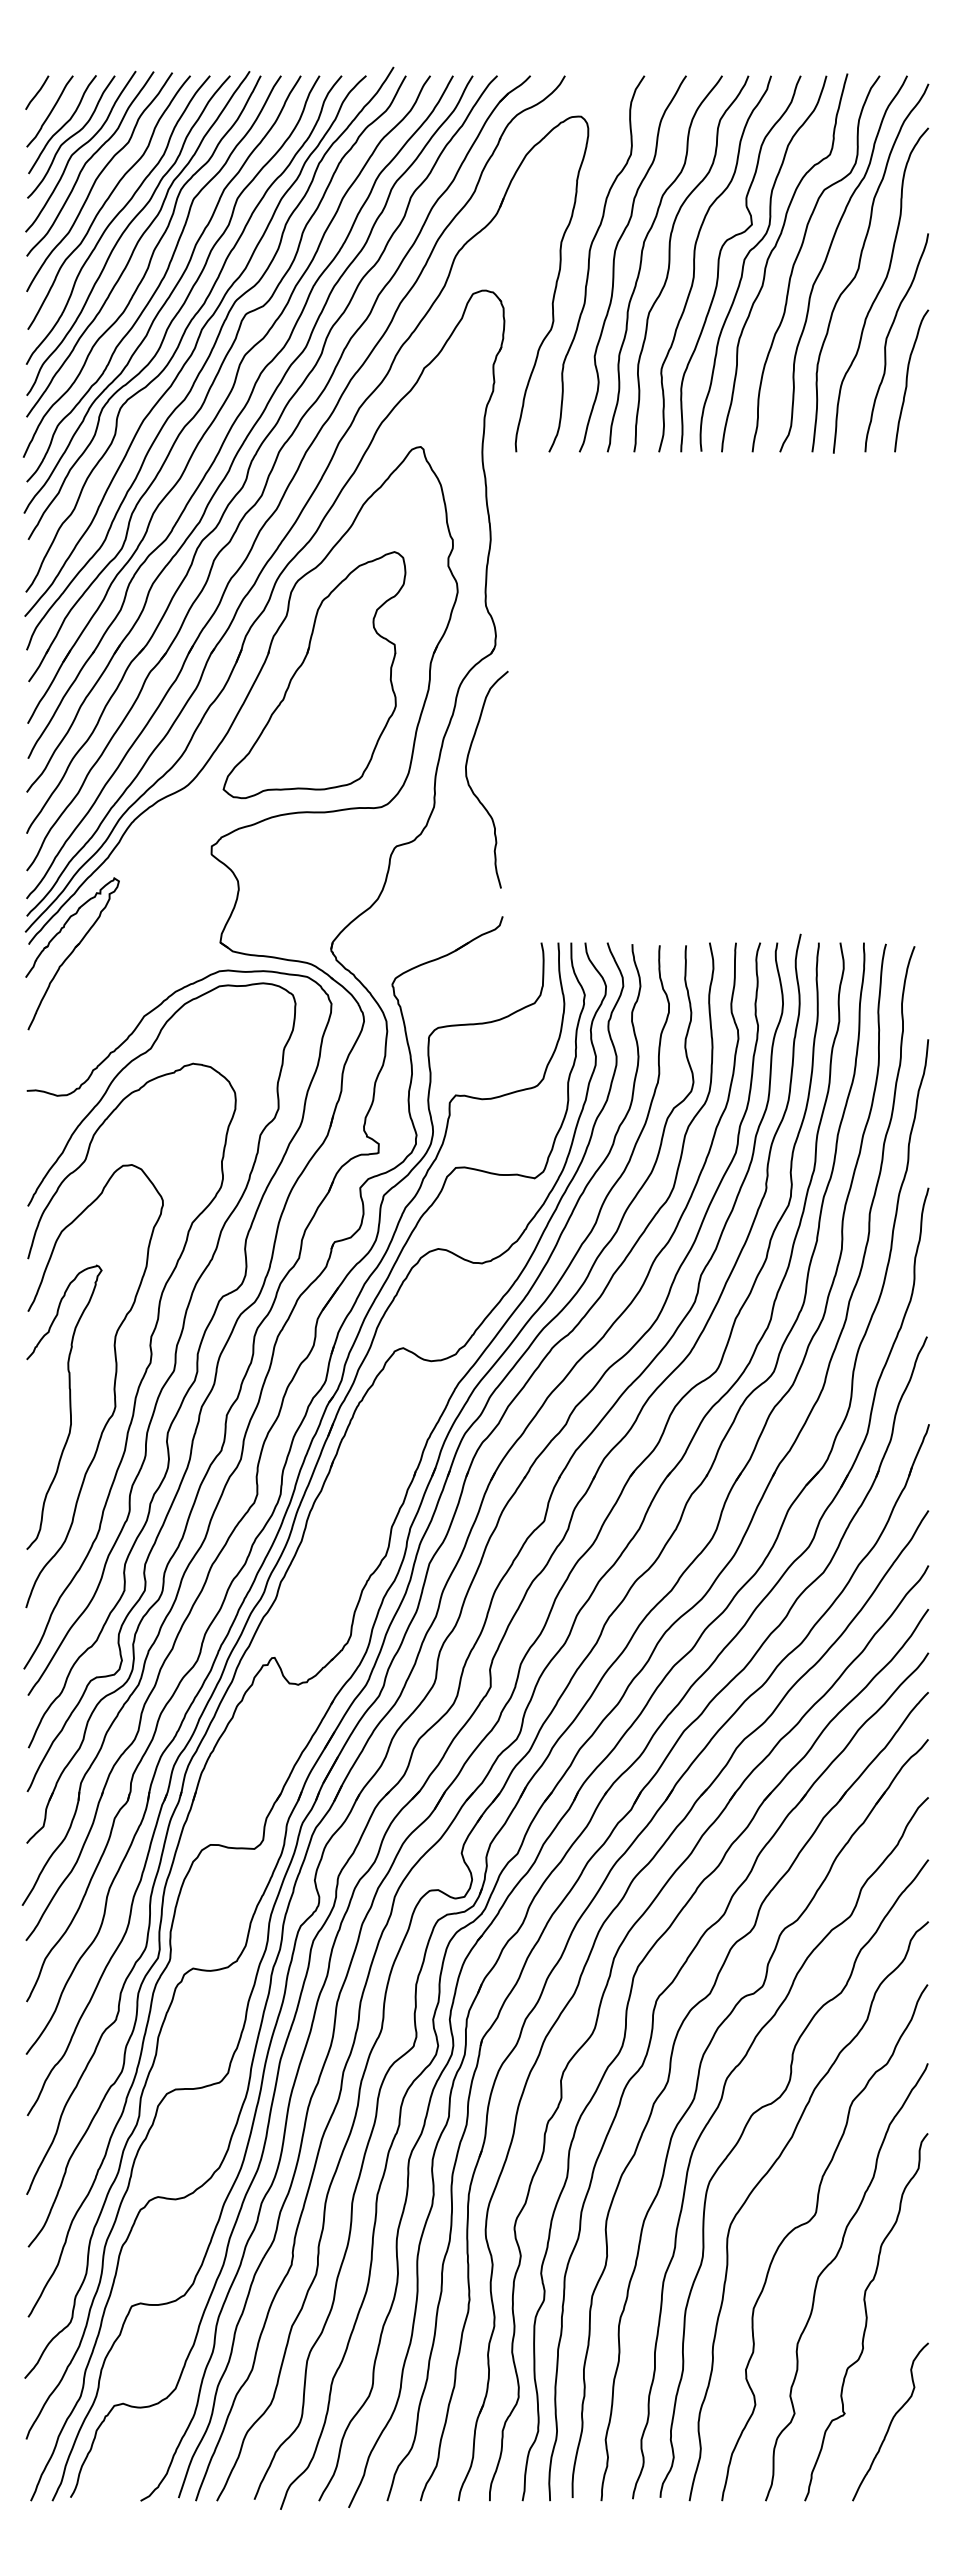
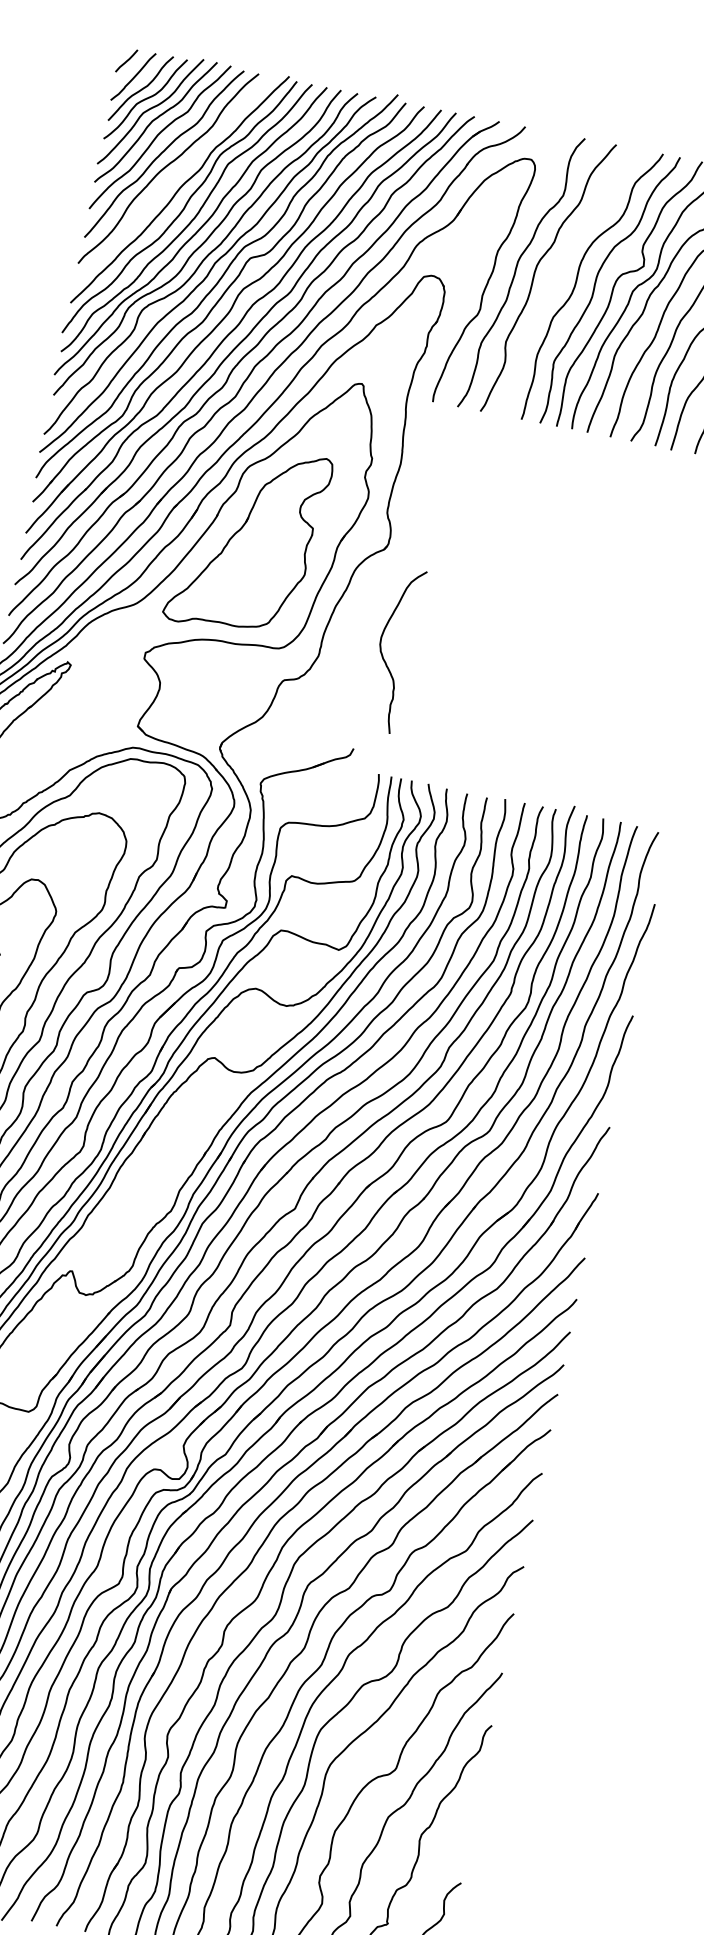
curve: (125, 231) -> (172, 178), removed
curve: (642, 260) -> (556, 276), removed
curve: (471, 787) -> (382, 653), moved

